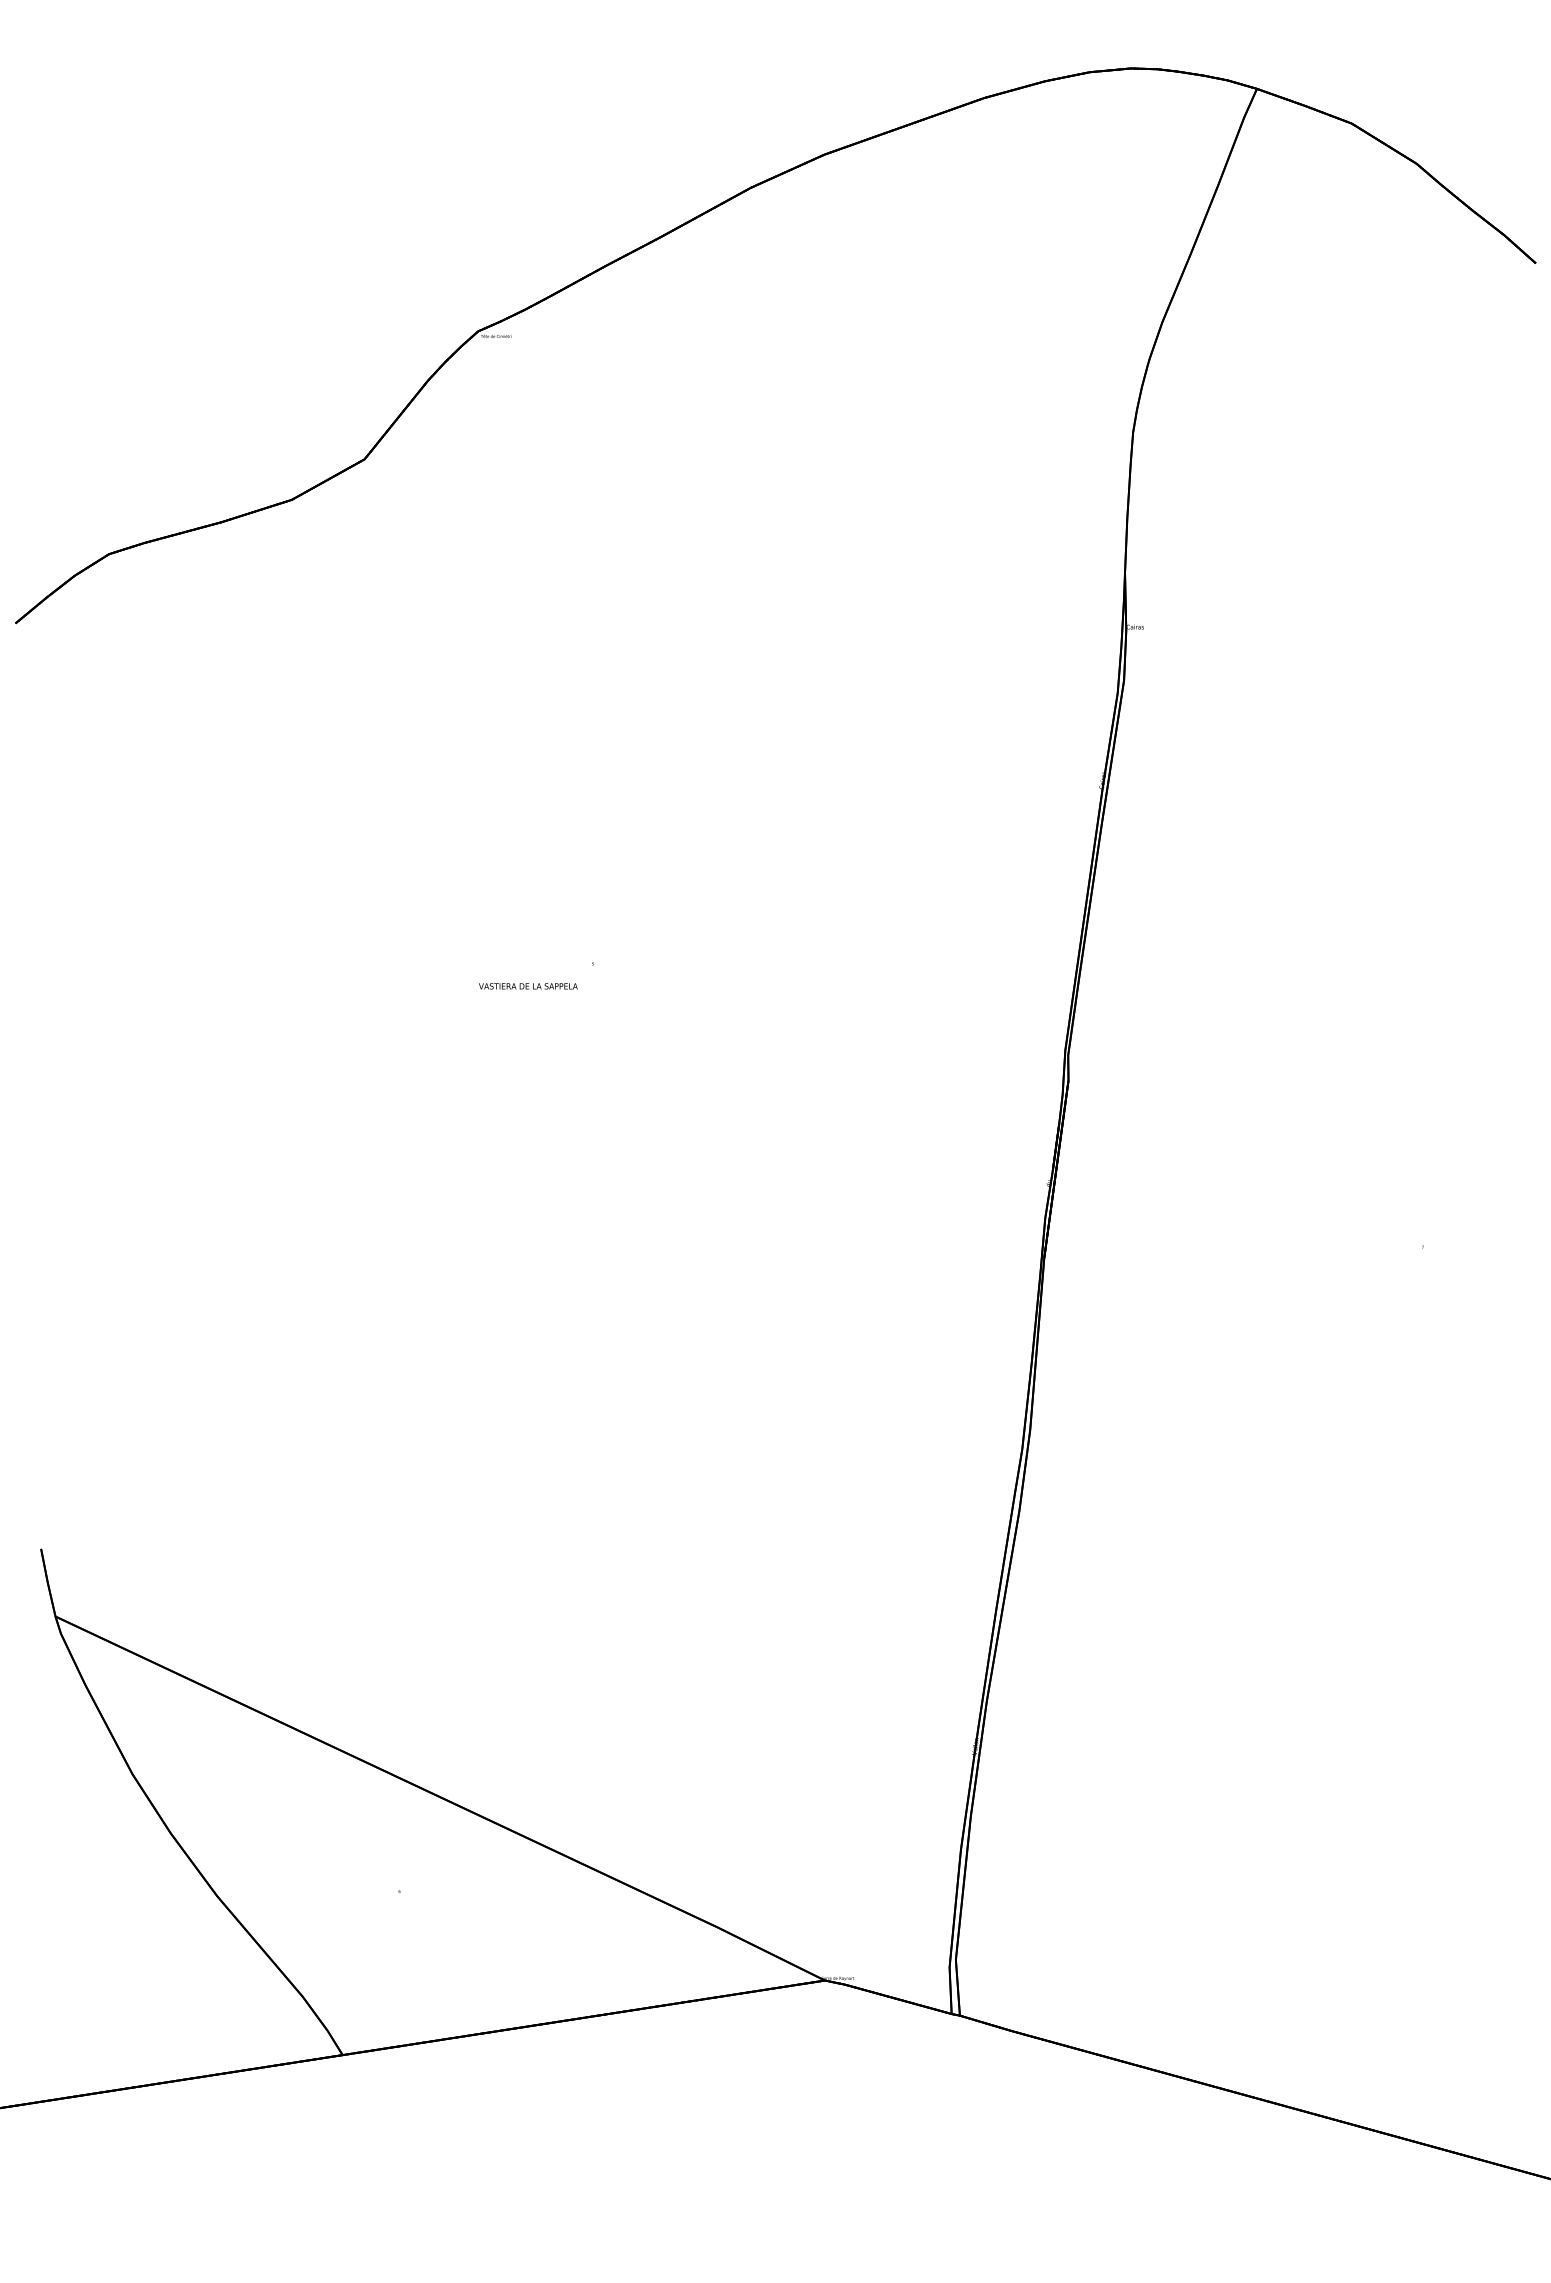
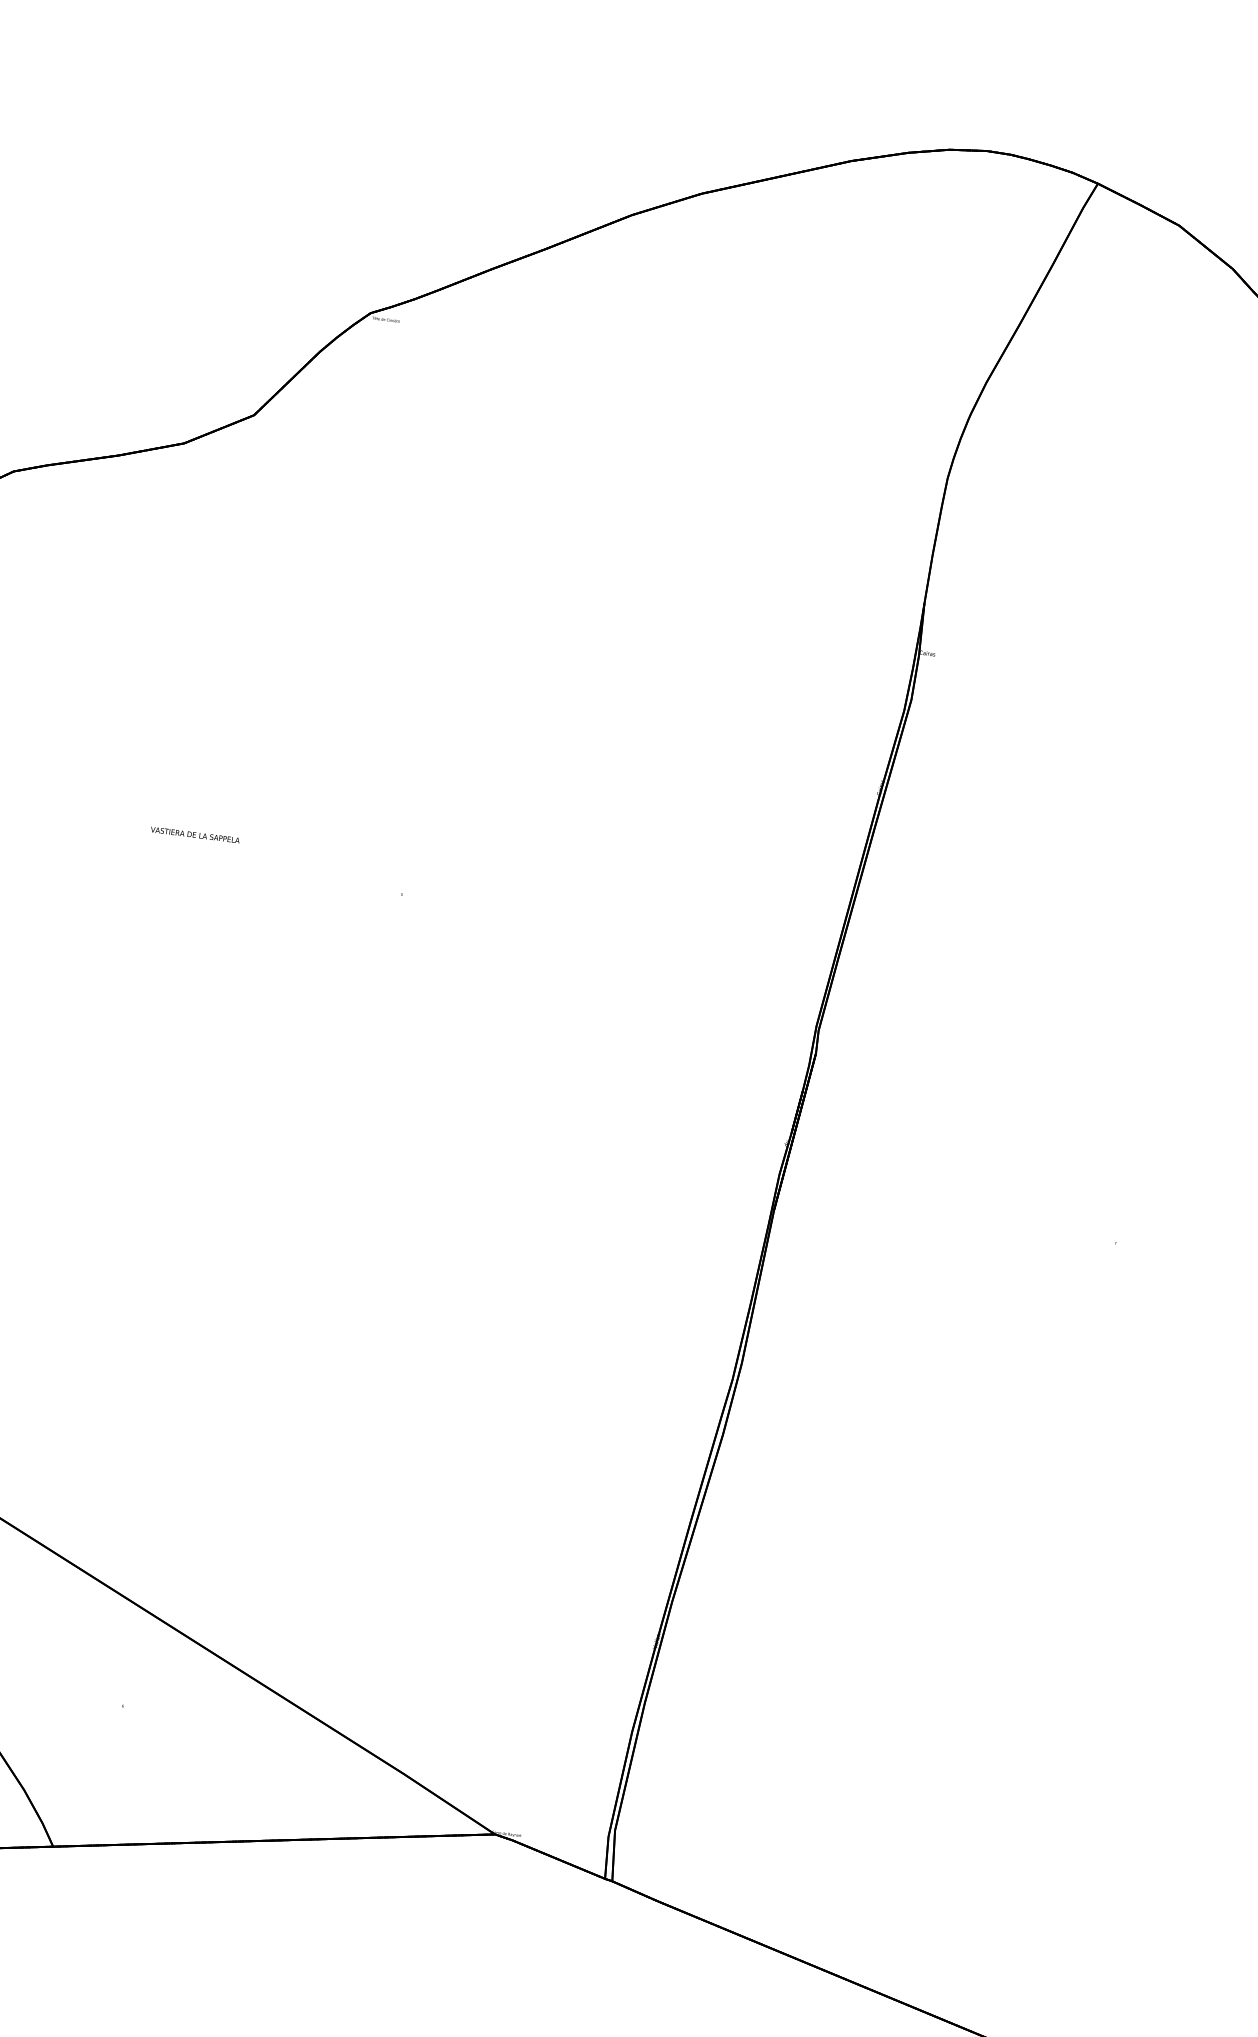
text: (528, 986) -> (195, 835), moved

